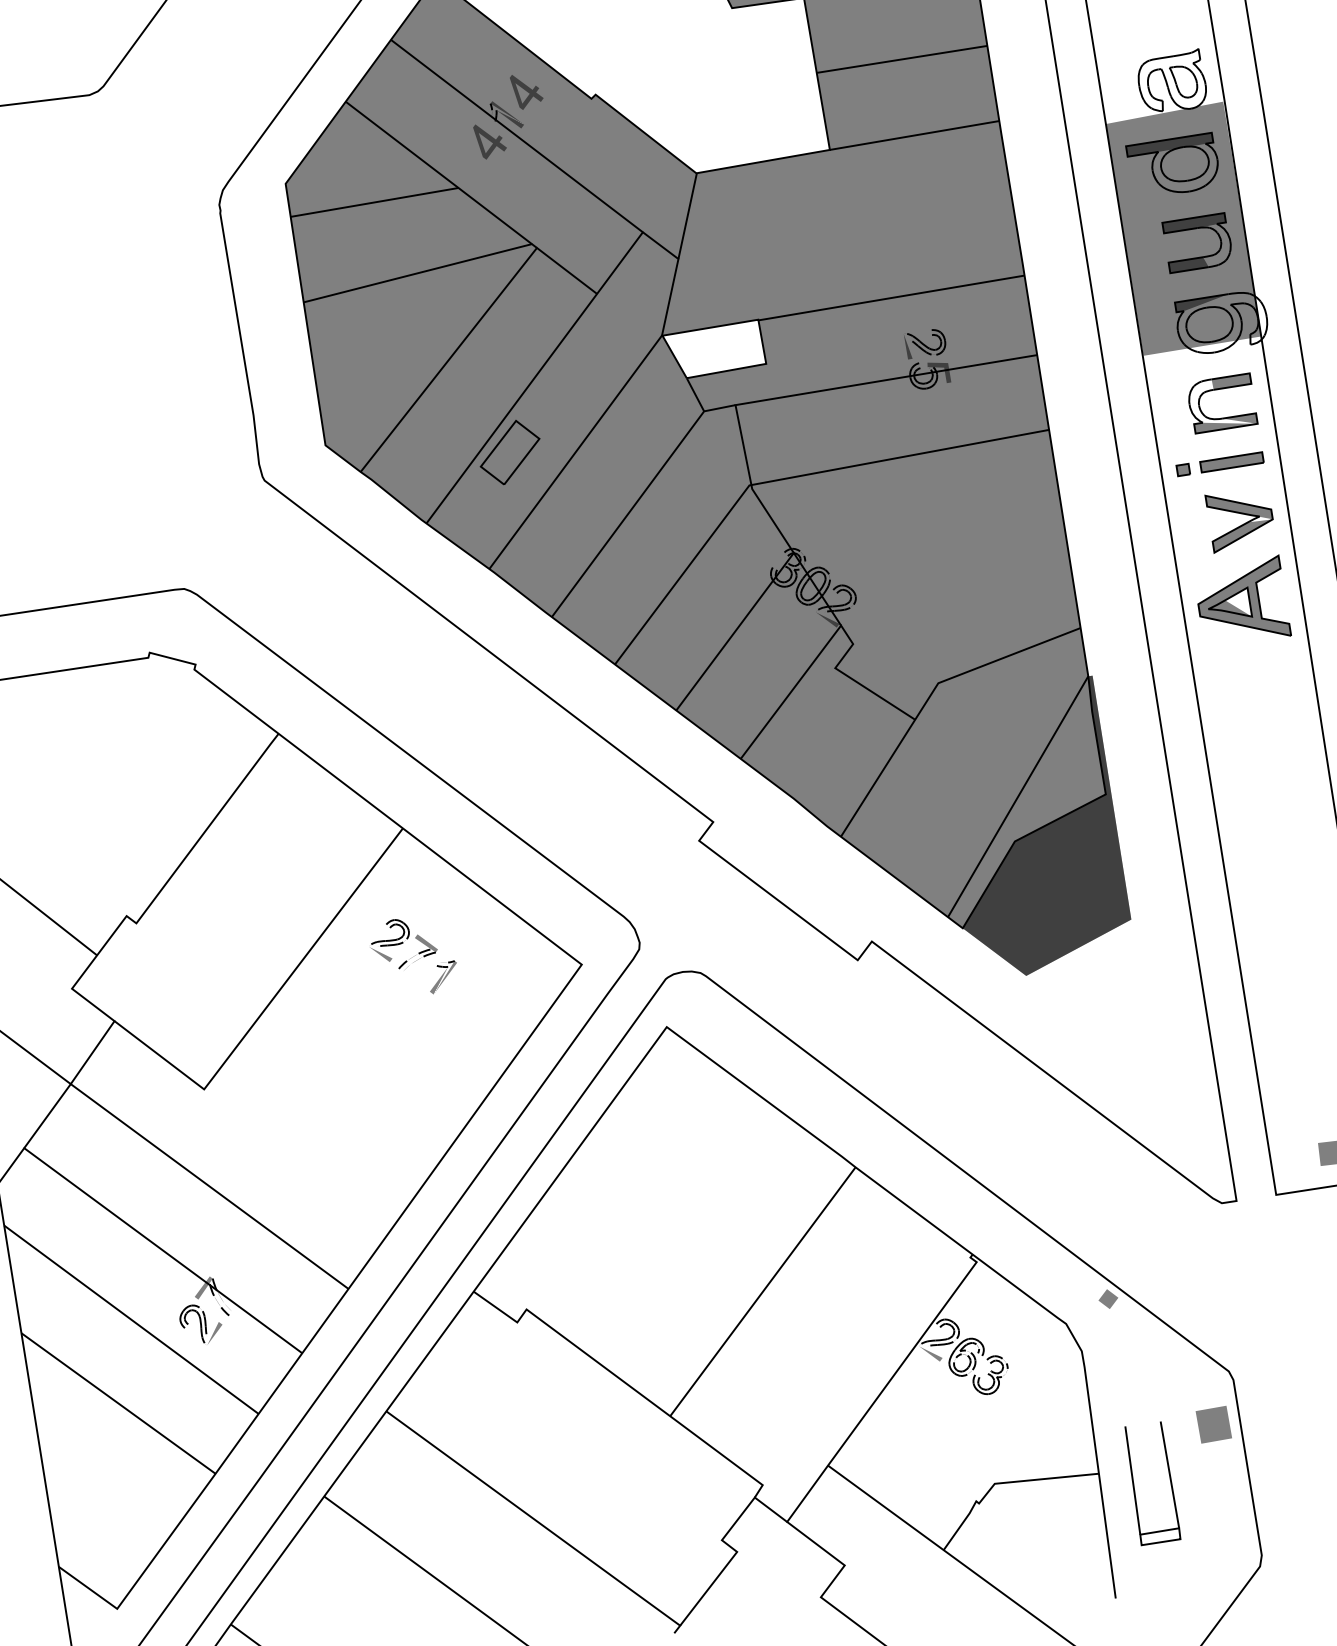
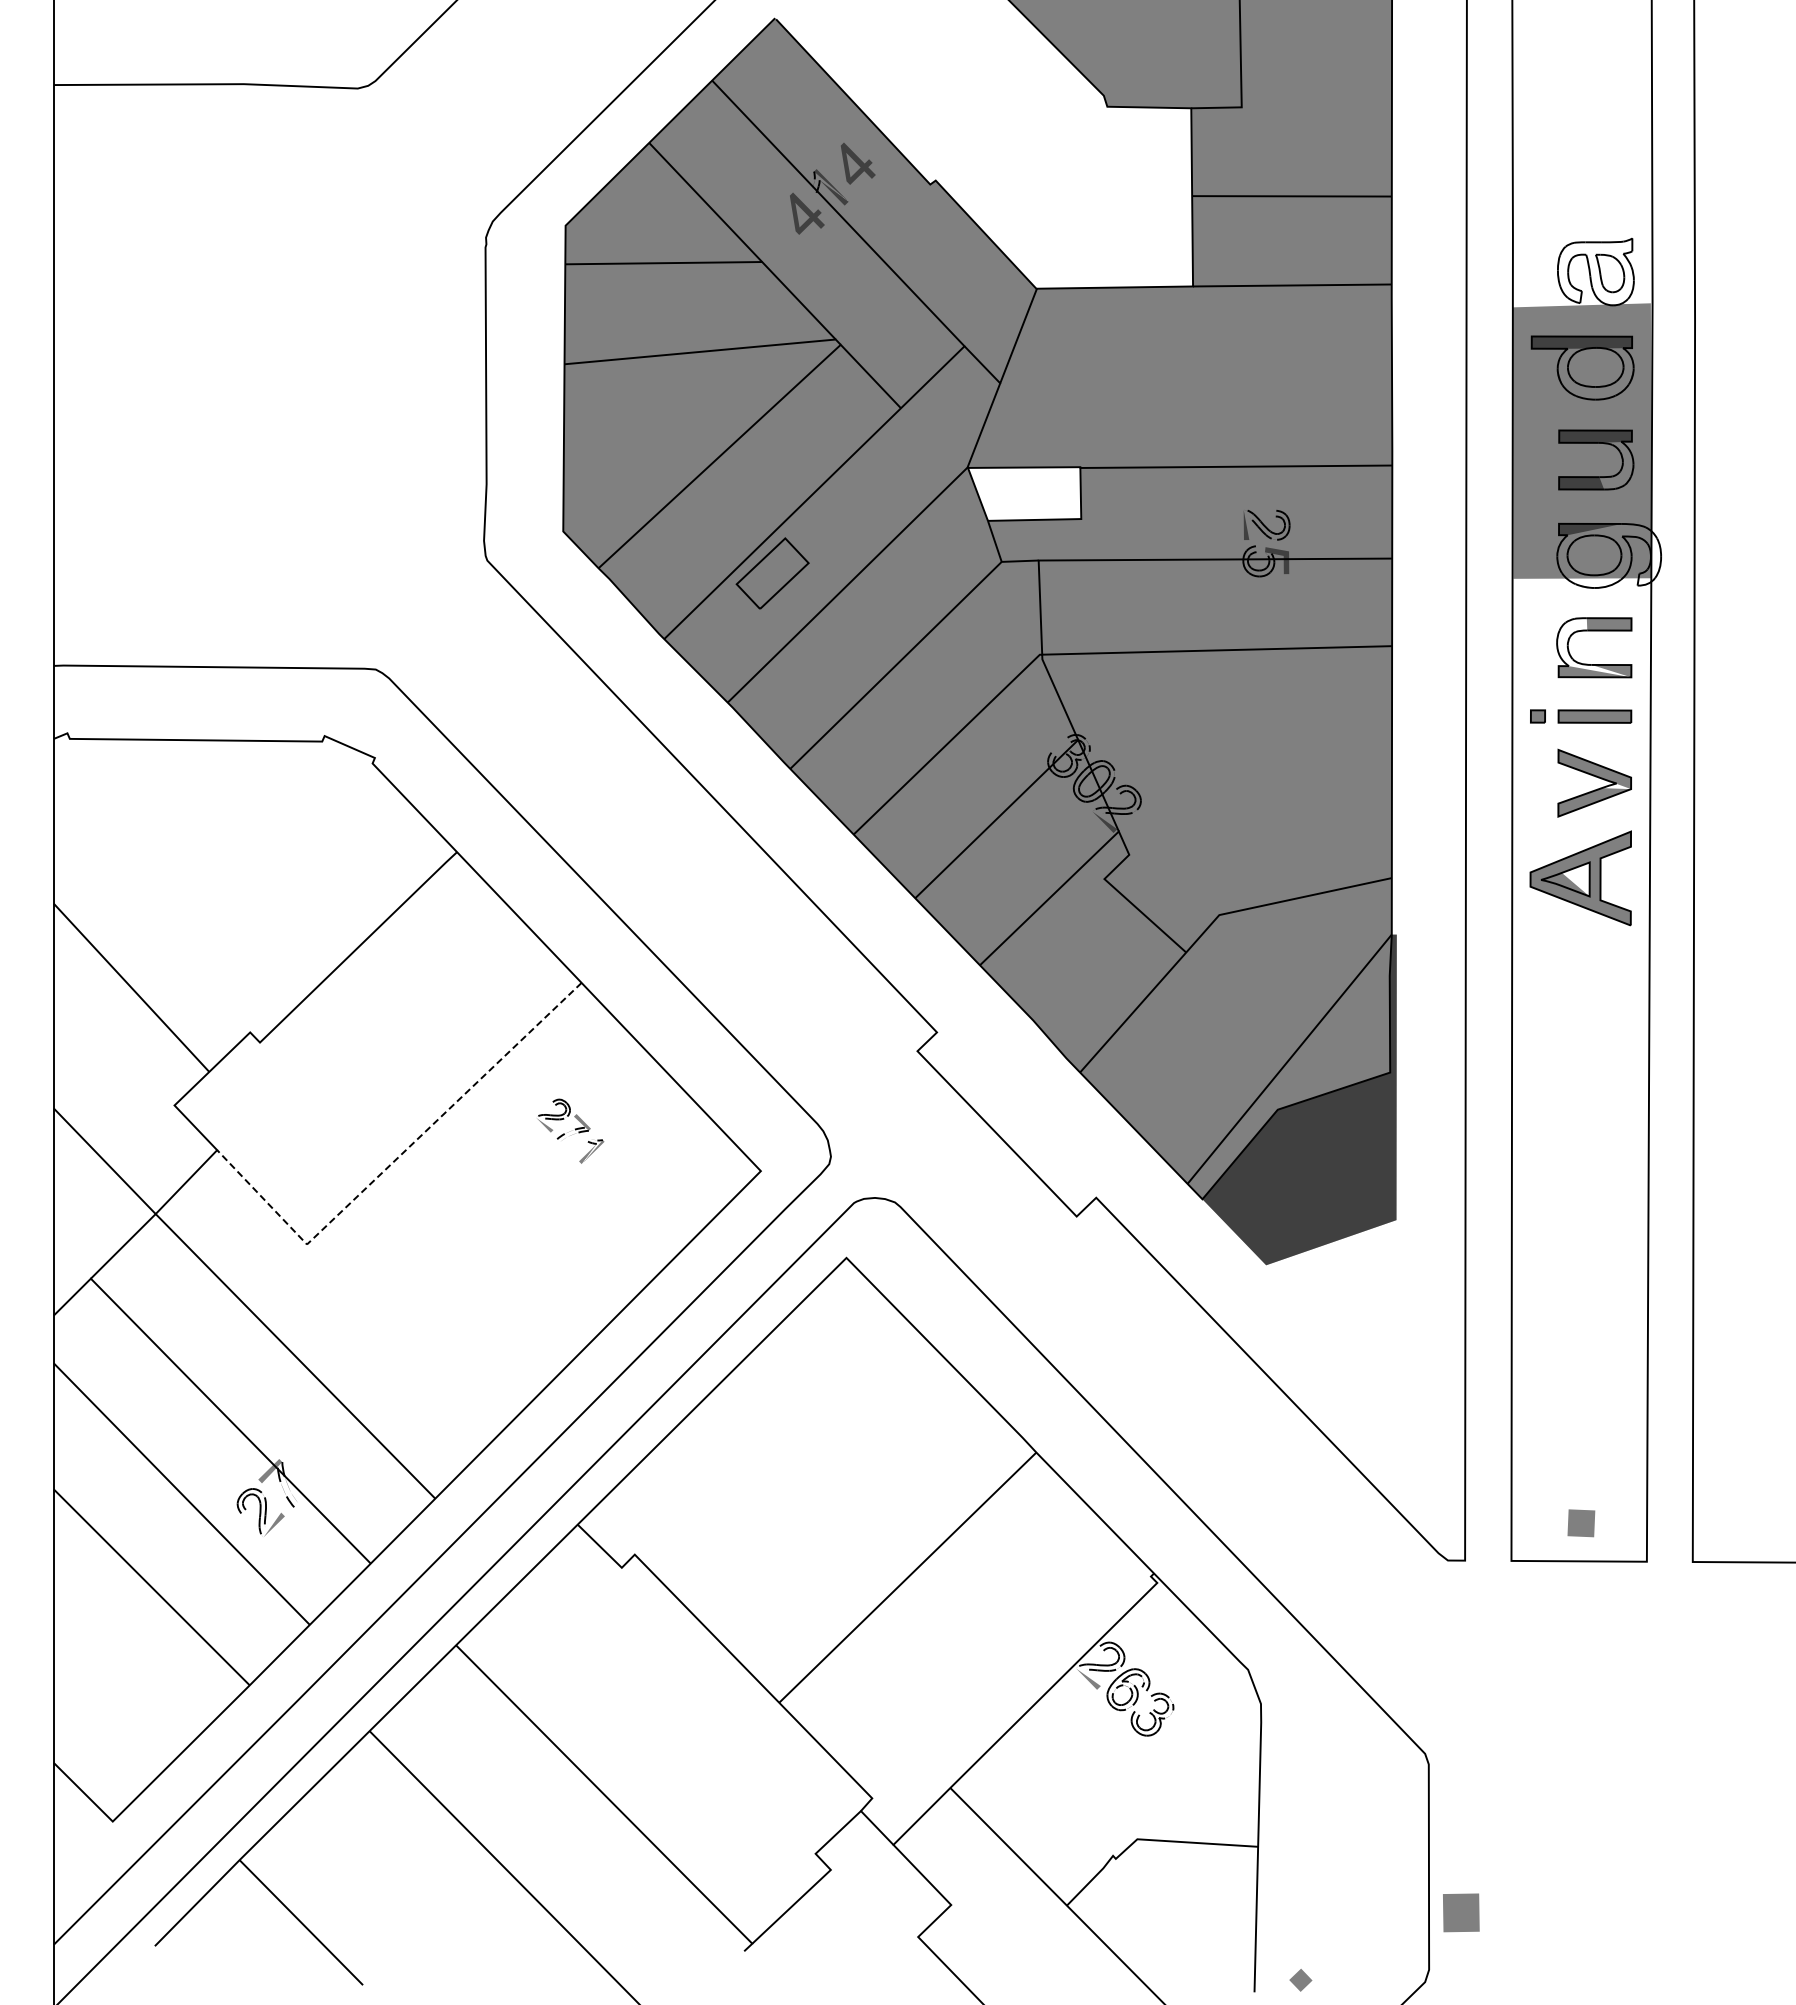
part: (413, 956) -> (570, 1131), size x0.7
line: (268, 1004) -> (396, 1159), solid -> dashed
part: (1108, 1299) -> (1300, 1980), moved
part: (1213, 1424) -> (1461, 1912), moved
part: (1134, 1486) -> (1296, 1867), removed

